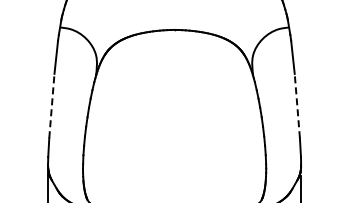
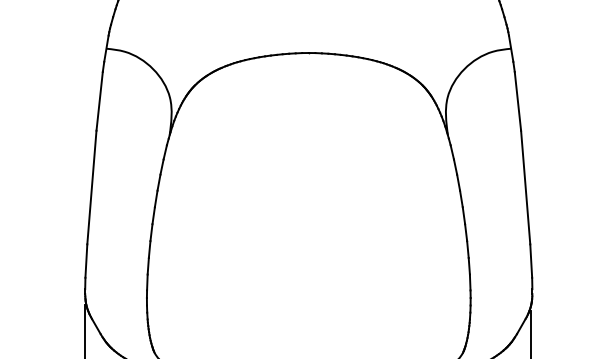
line: (51, 105) -> (91, 186), dashed -> solid
line: (297, 105) -> (525, 186), dashed -> solid

